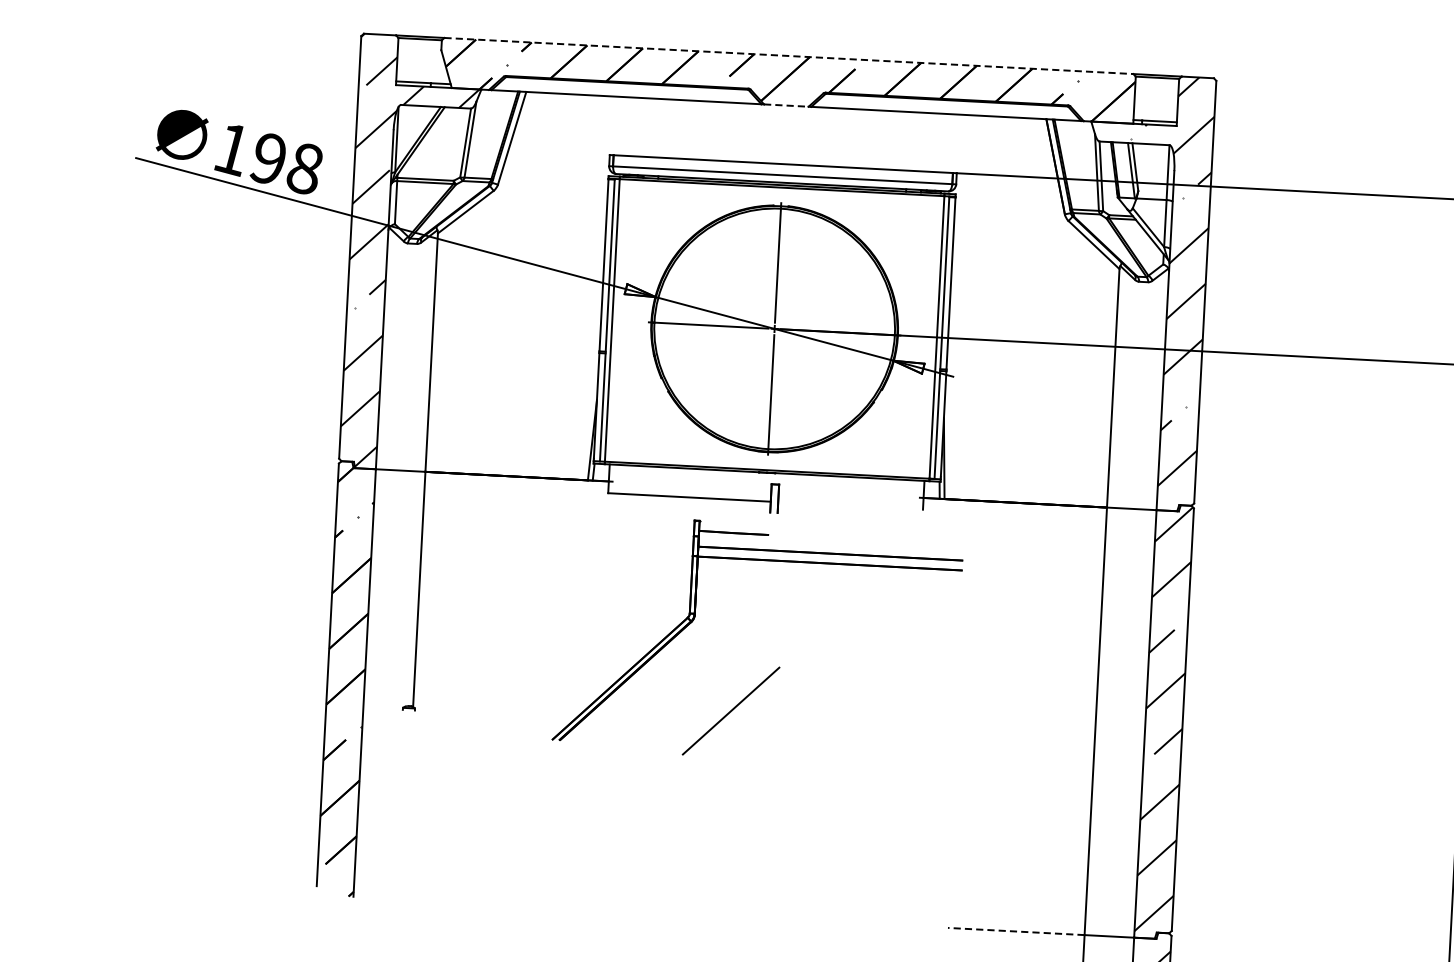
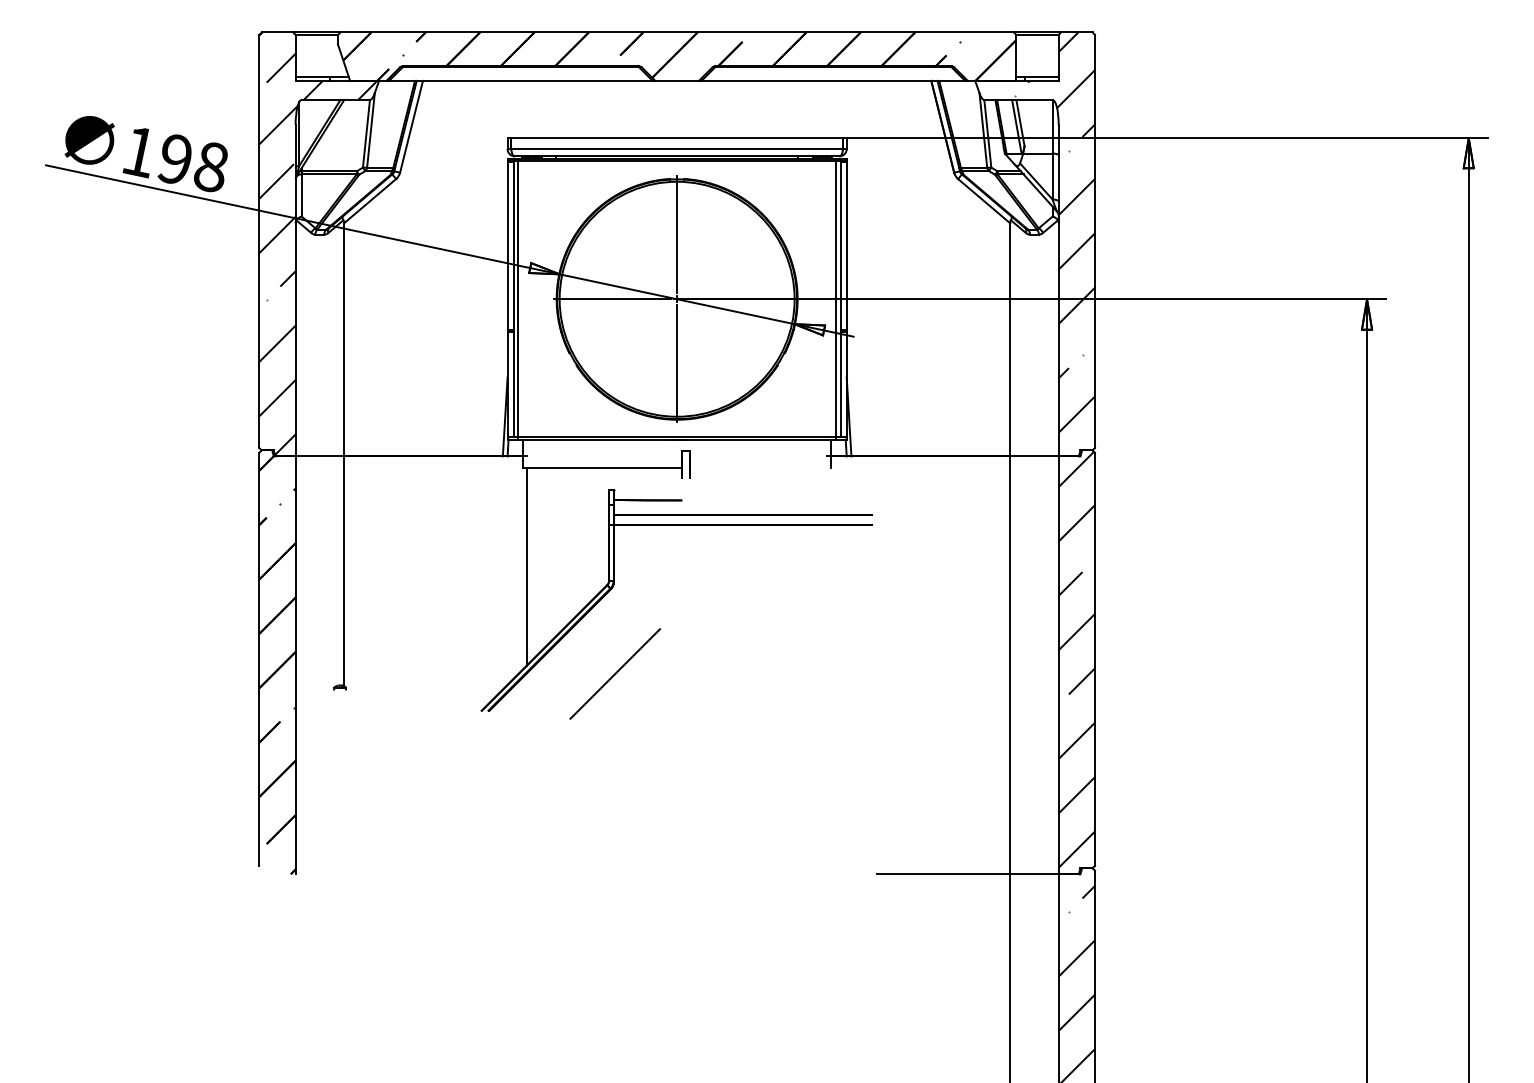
line: (789, 56) -> (677, 32), dashed -> solid
line: (786, 105) -> (677, 80), dashed -> solid
line: (606, 594) -> (526, 566), added
line: (731, 710) -> (615, 673), moved
line: (1016, 931) -> (943, 874), dashed -> solid

